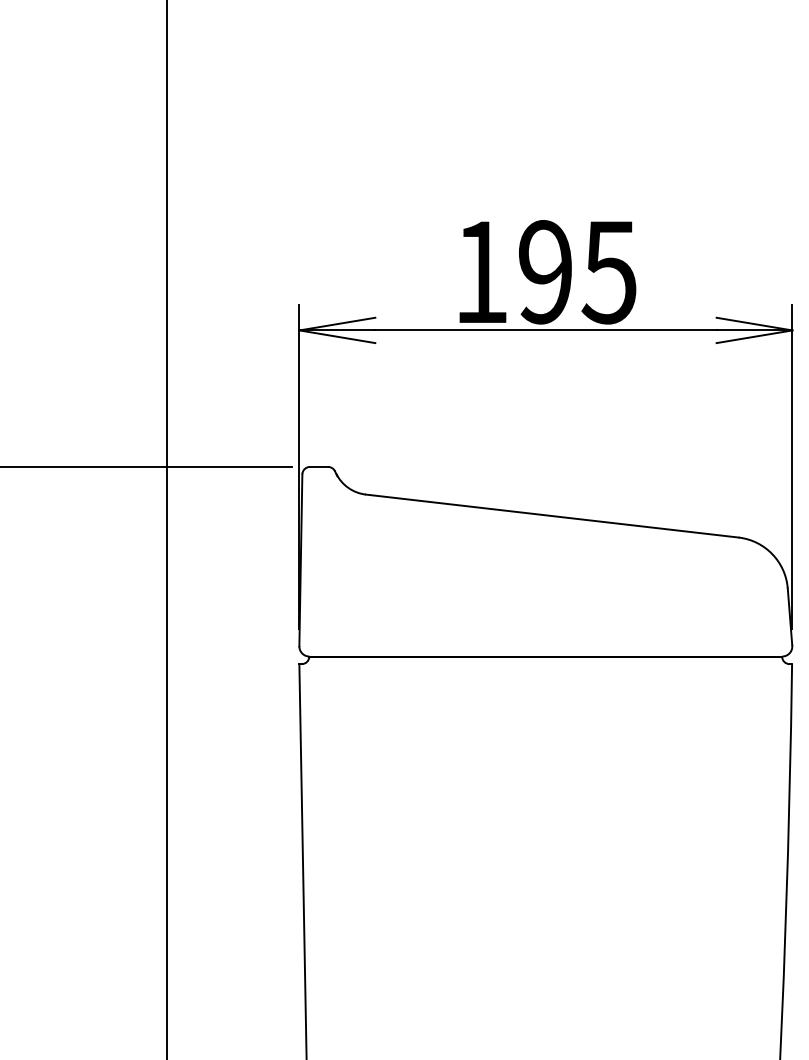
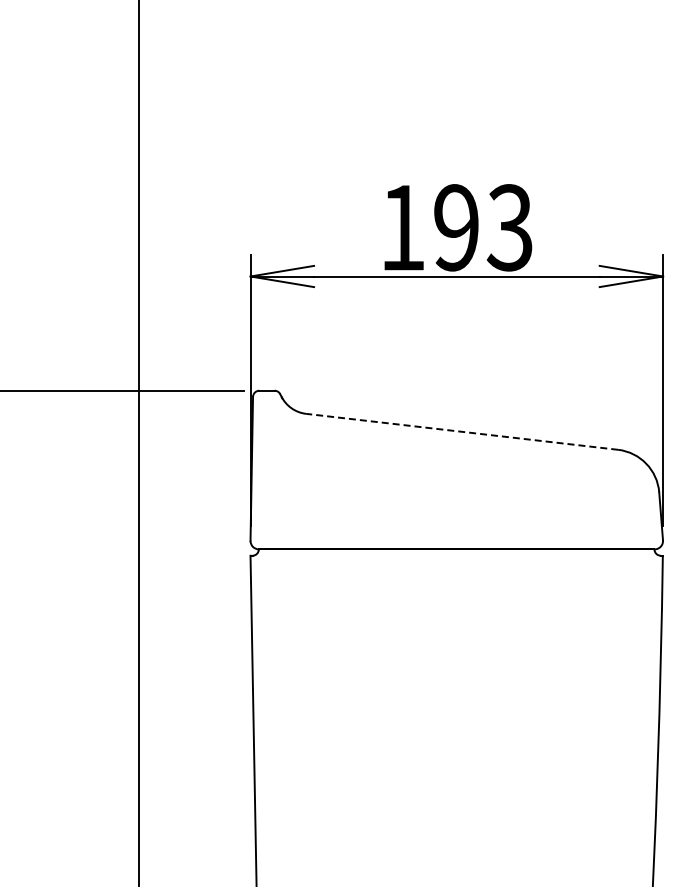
text: (608, 271) -> (509, 227), 195 -> 193
line: (551, 515) -> (461, 431), solid -> dashed

